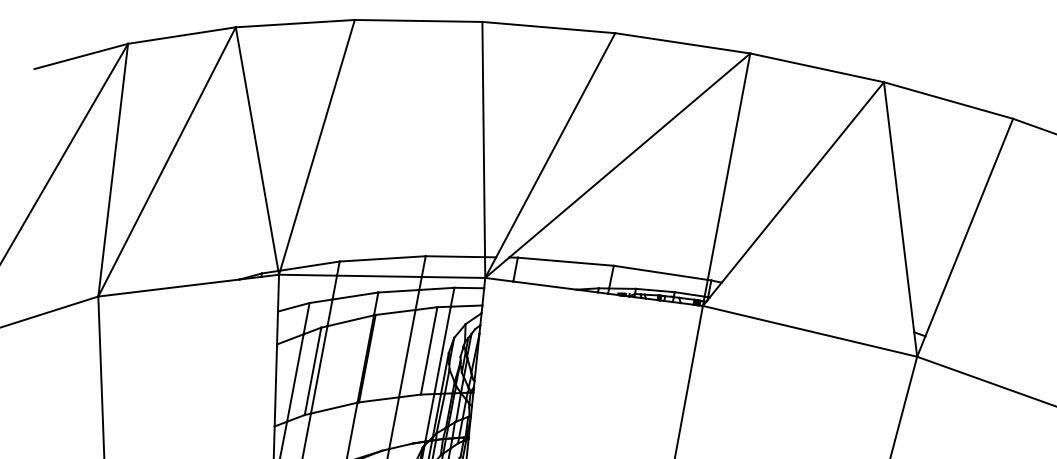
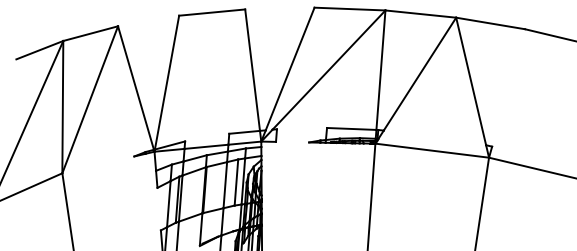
line: (295, 22) -> (148, 20), removed
line: (548, 27) -> (279, 8), removed
line: (969, 226) -> (508, 87), removed
line: (383, 258) -> (207, 137), removed
line: (564, 261) -> (301, 128), removed
line: (544, 284) -> (292, 141), removed
line: (169, 287) -> (98, 164), removed
line: (274, 384) -> (158, 208), removed

